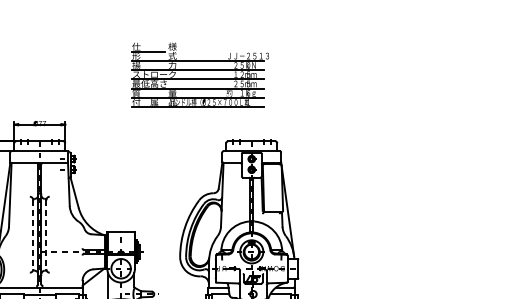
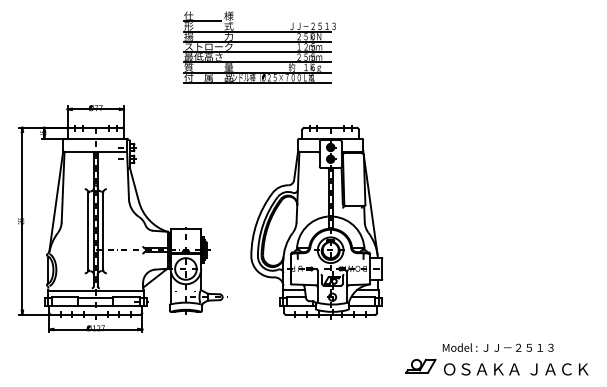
part: (200, 75) -> (259, 47), moved
line: (33, 234) -> (88, 231), dashed -> solid
line: (46, 234) -> (103, 231), dashed -> solid

